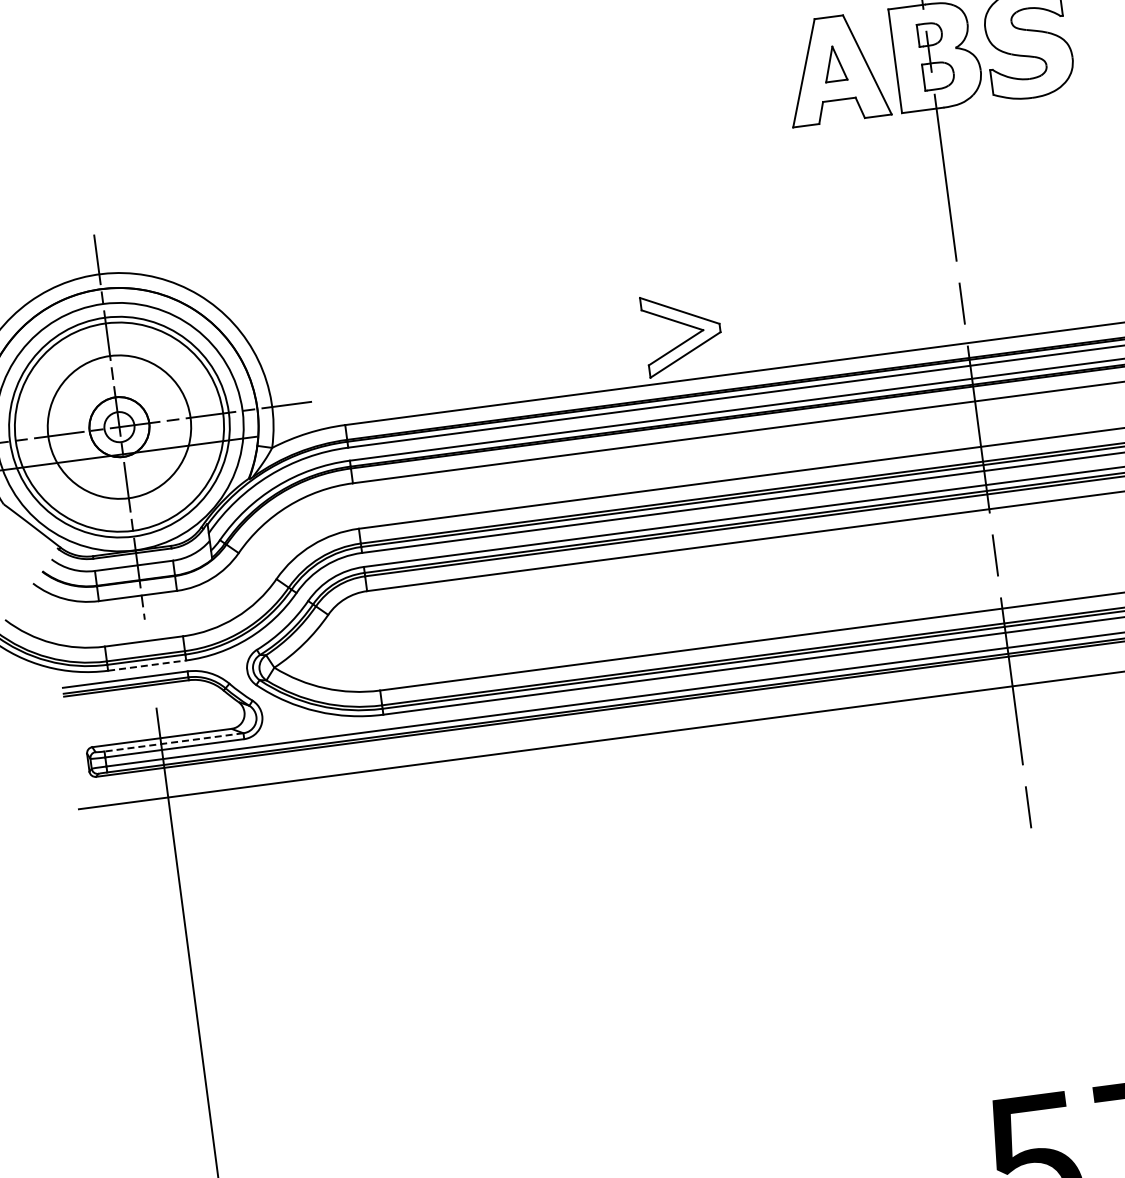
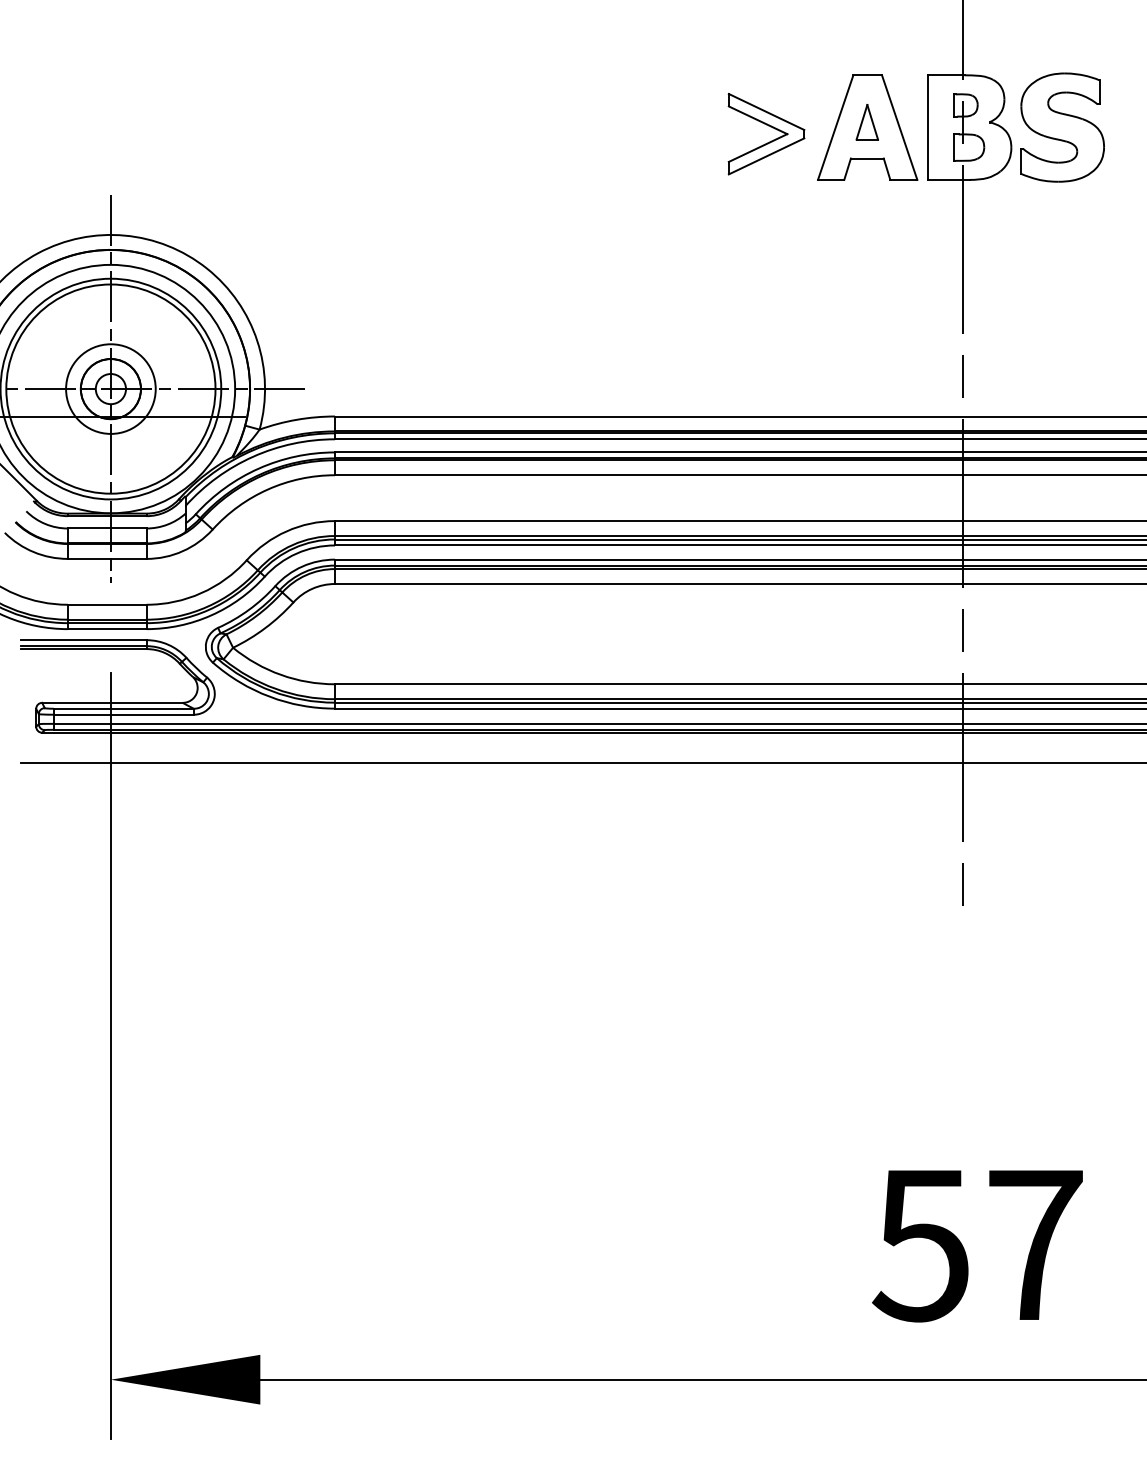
part: (685, 325) -> (770, 127), moved
circle: (118, 426) -> (110, 388), size x0.62
line: (147, 665) -> (107, 629), dashed -> solid
line: (173, 742) -> (123, 708), dashed -> solid

